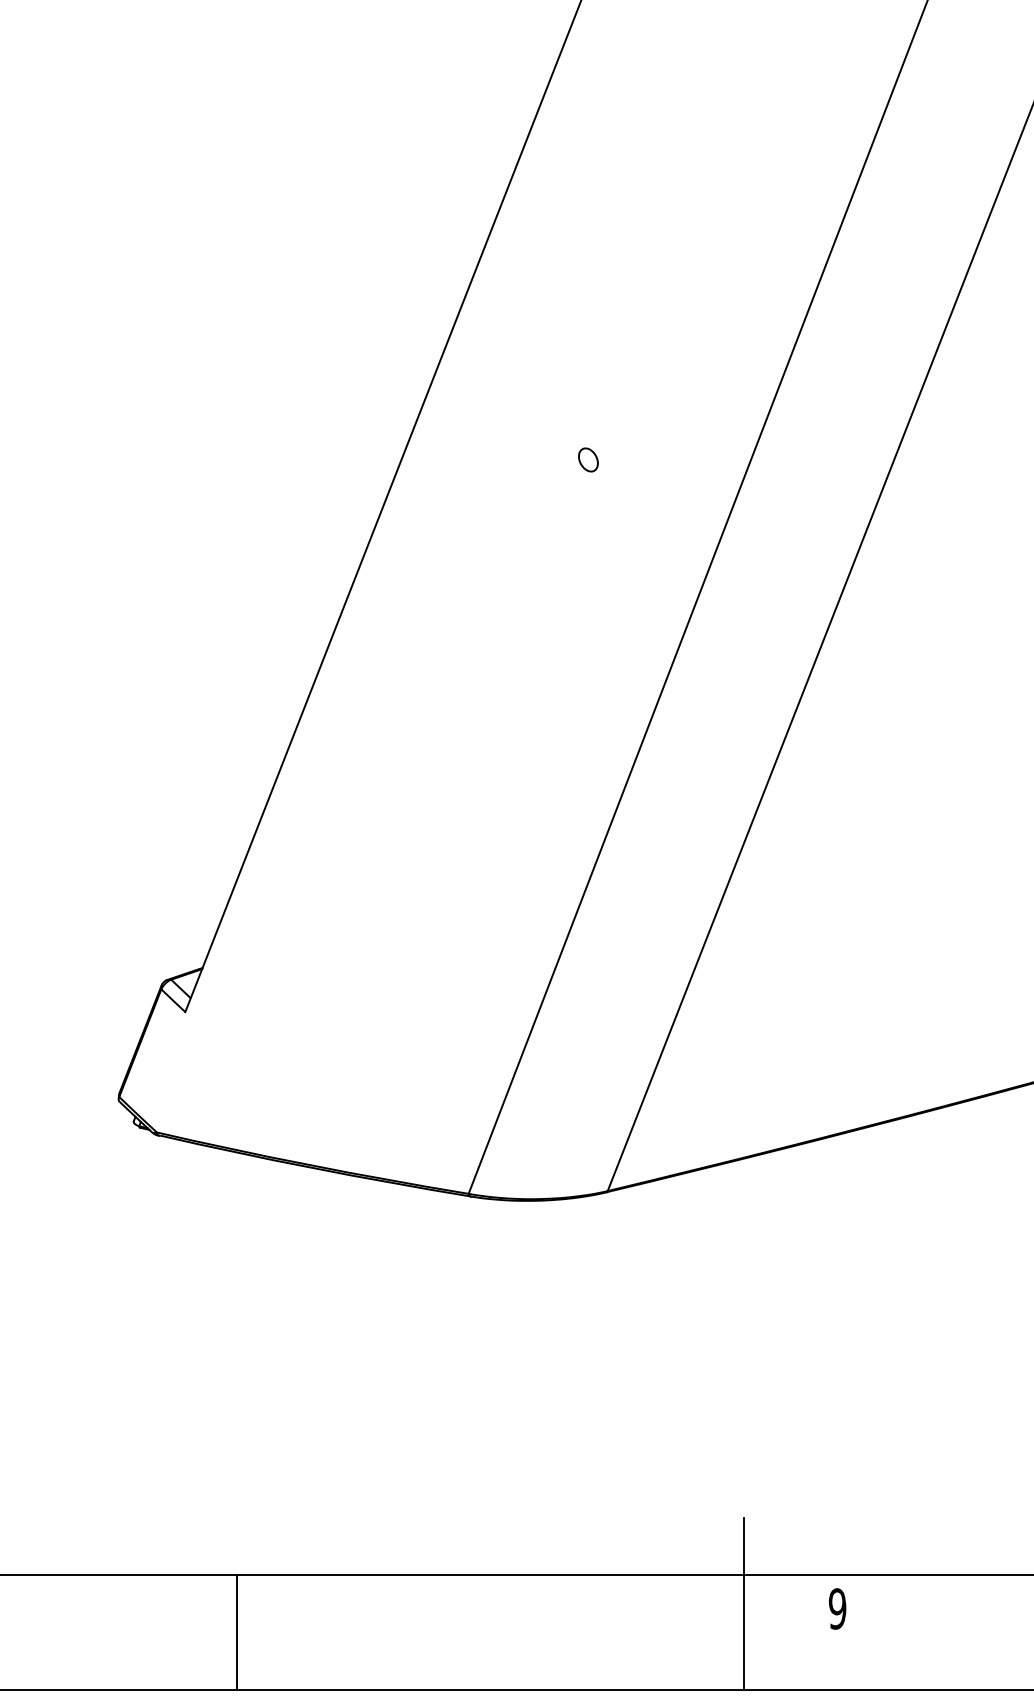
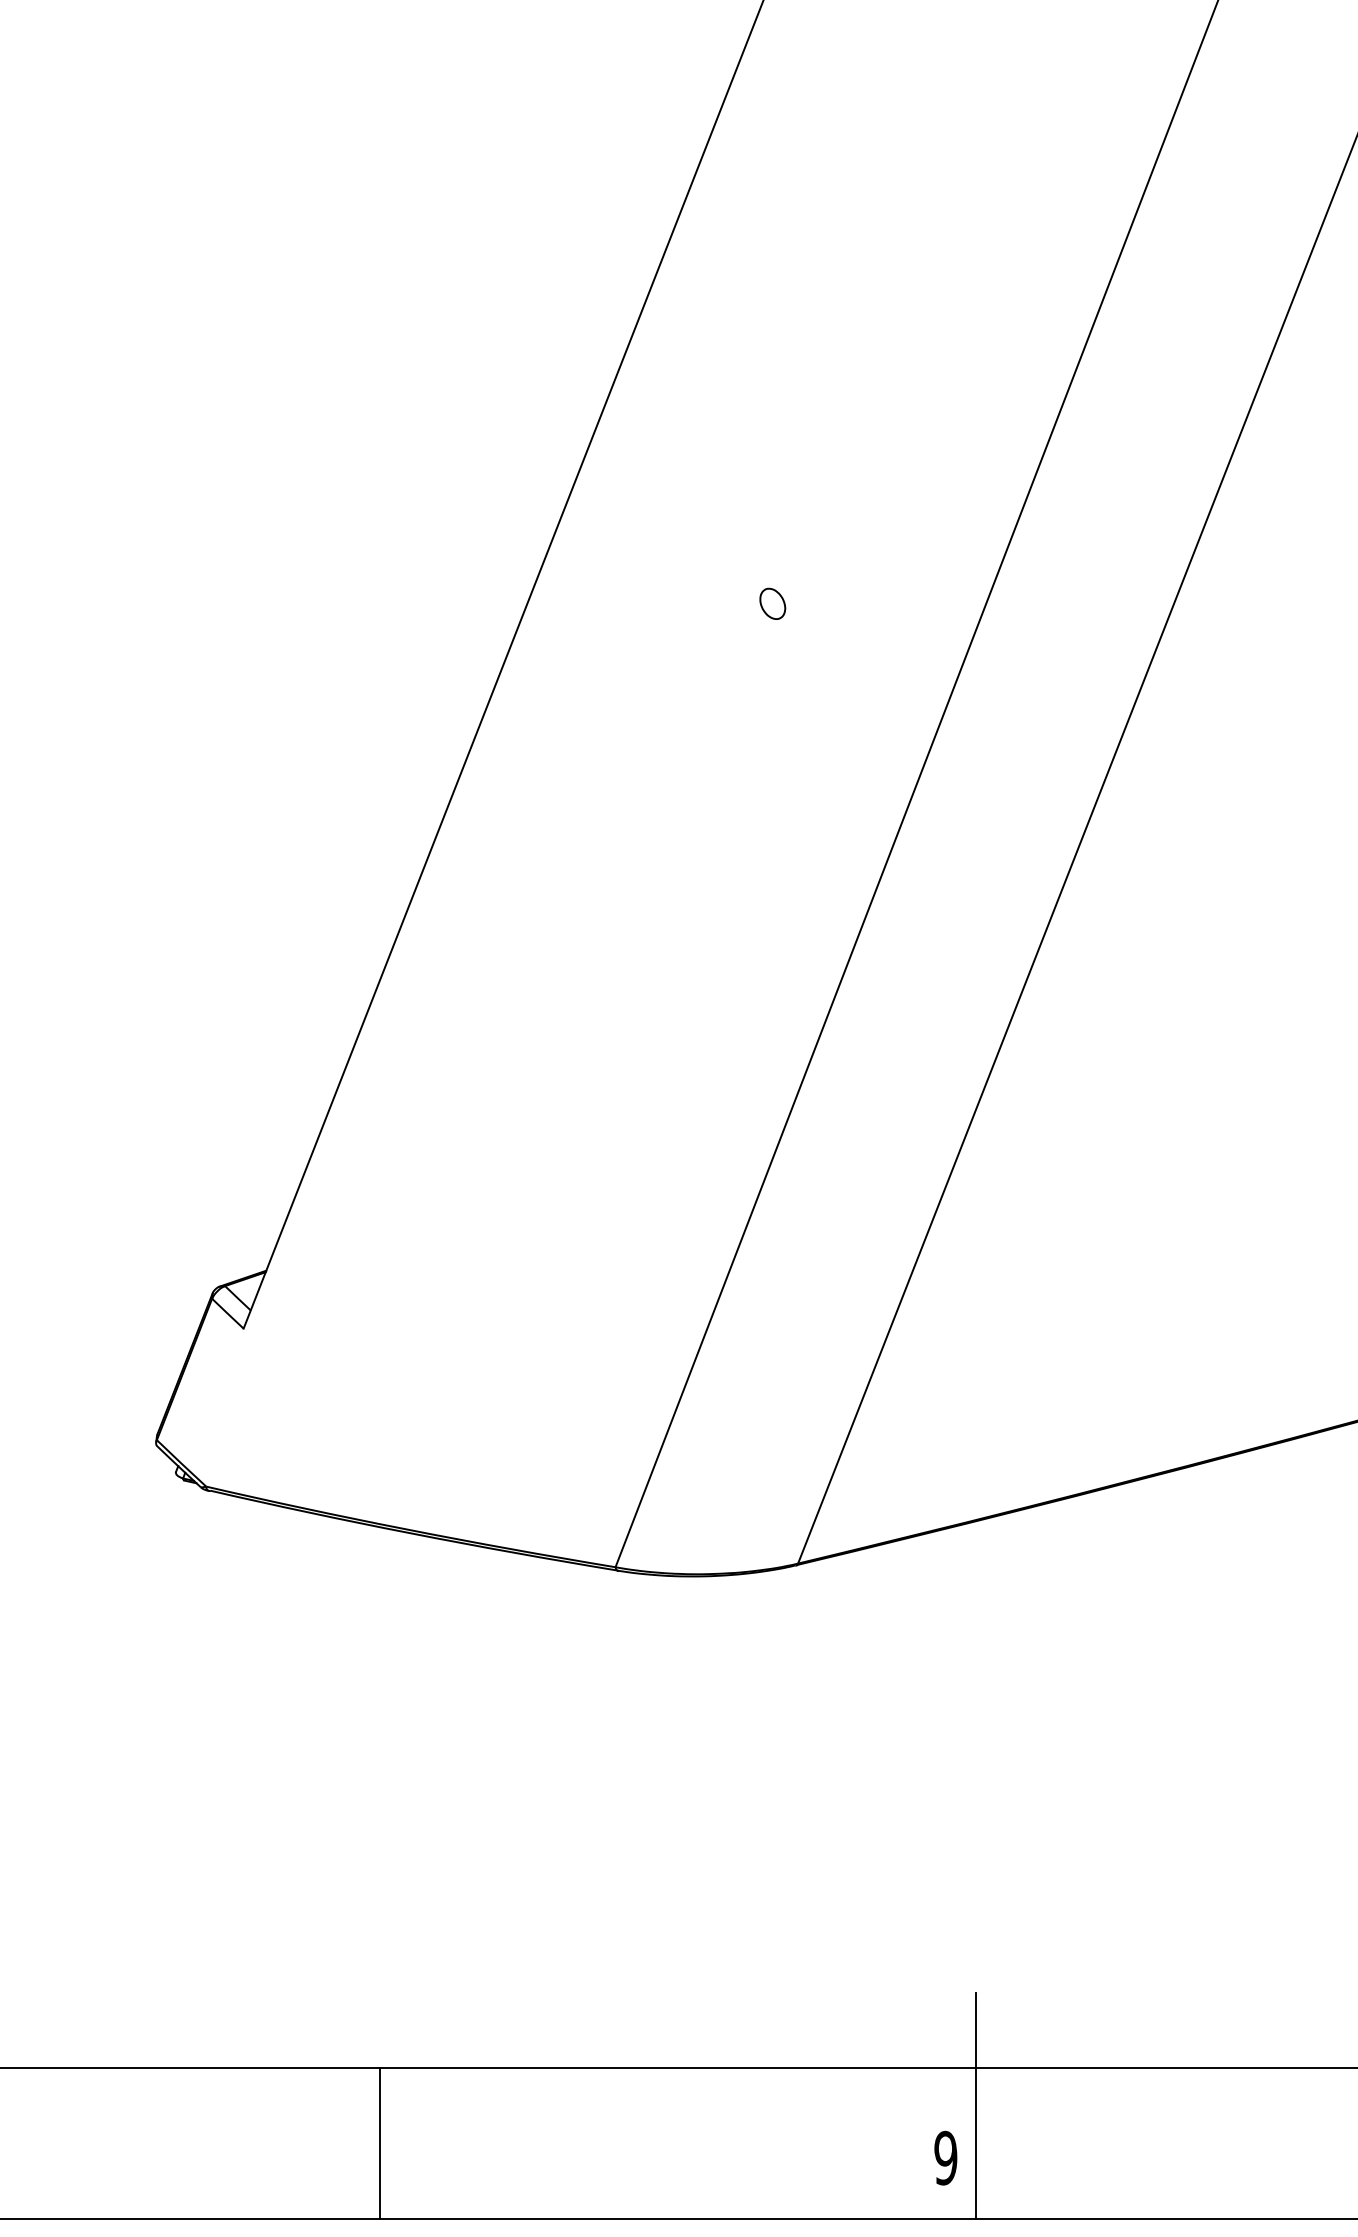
text: (837, 1608) -> (945, 2157), moved
line: (237, 1632) -> (380, 2143), moved

